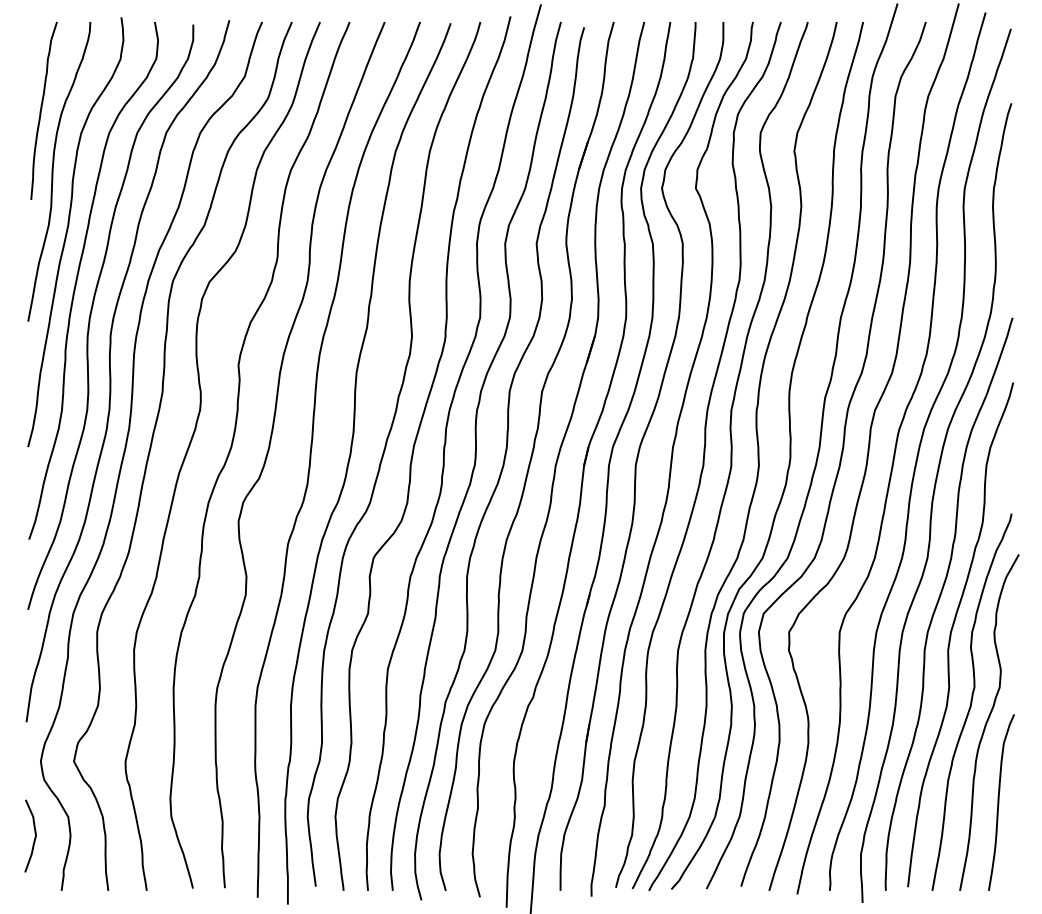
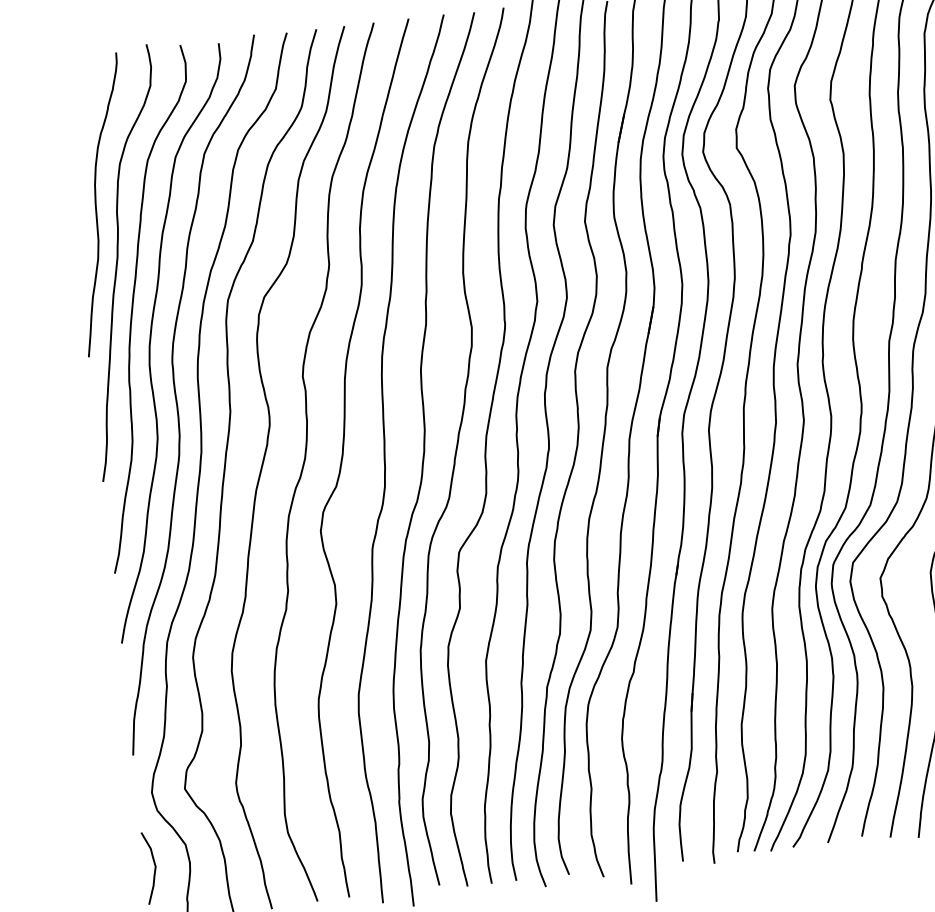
curve: (41, 110) -> (77, 146), removed

